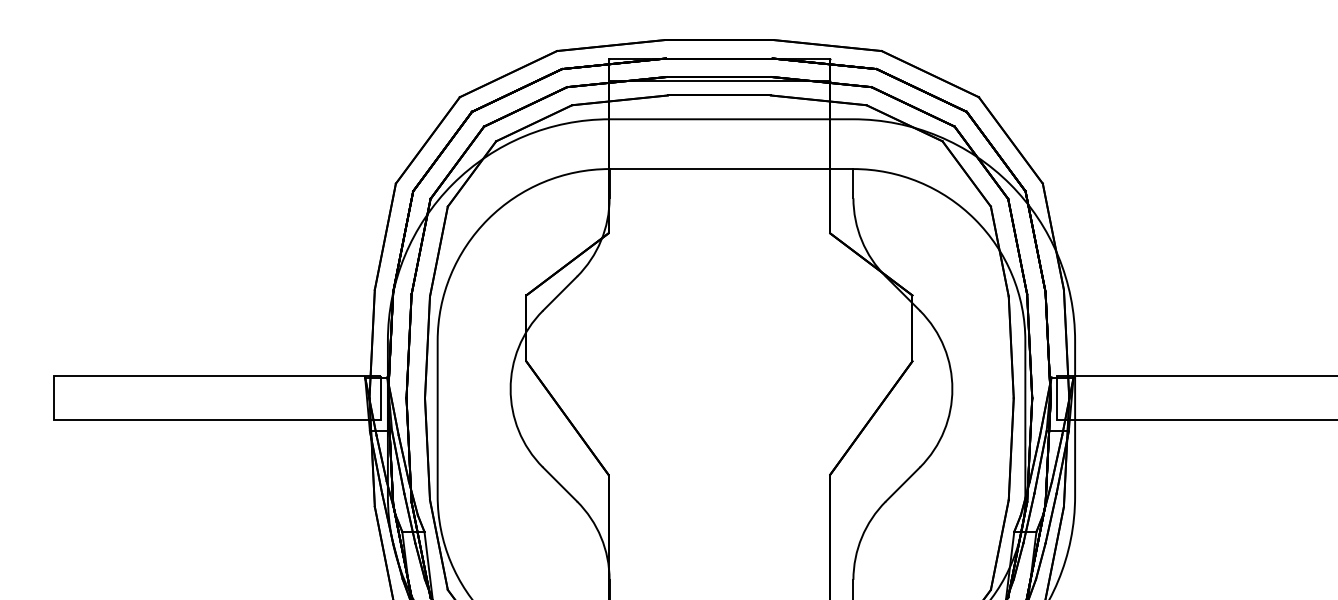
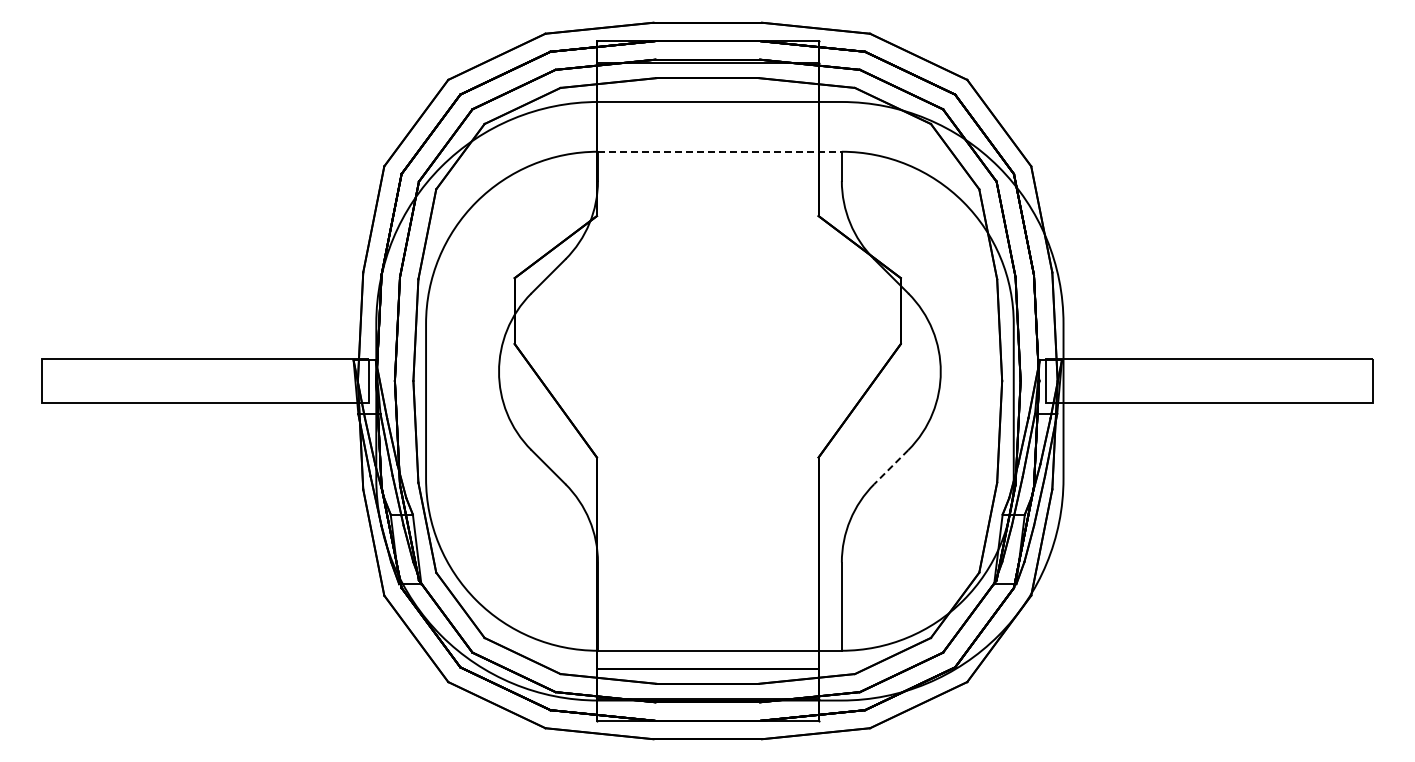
line: (731, 168) -> (719, 151), solid -> dashed
line: (902, 484) -> (890, 467), solid -> dashed

